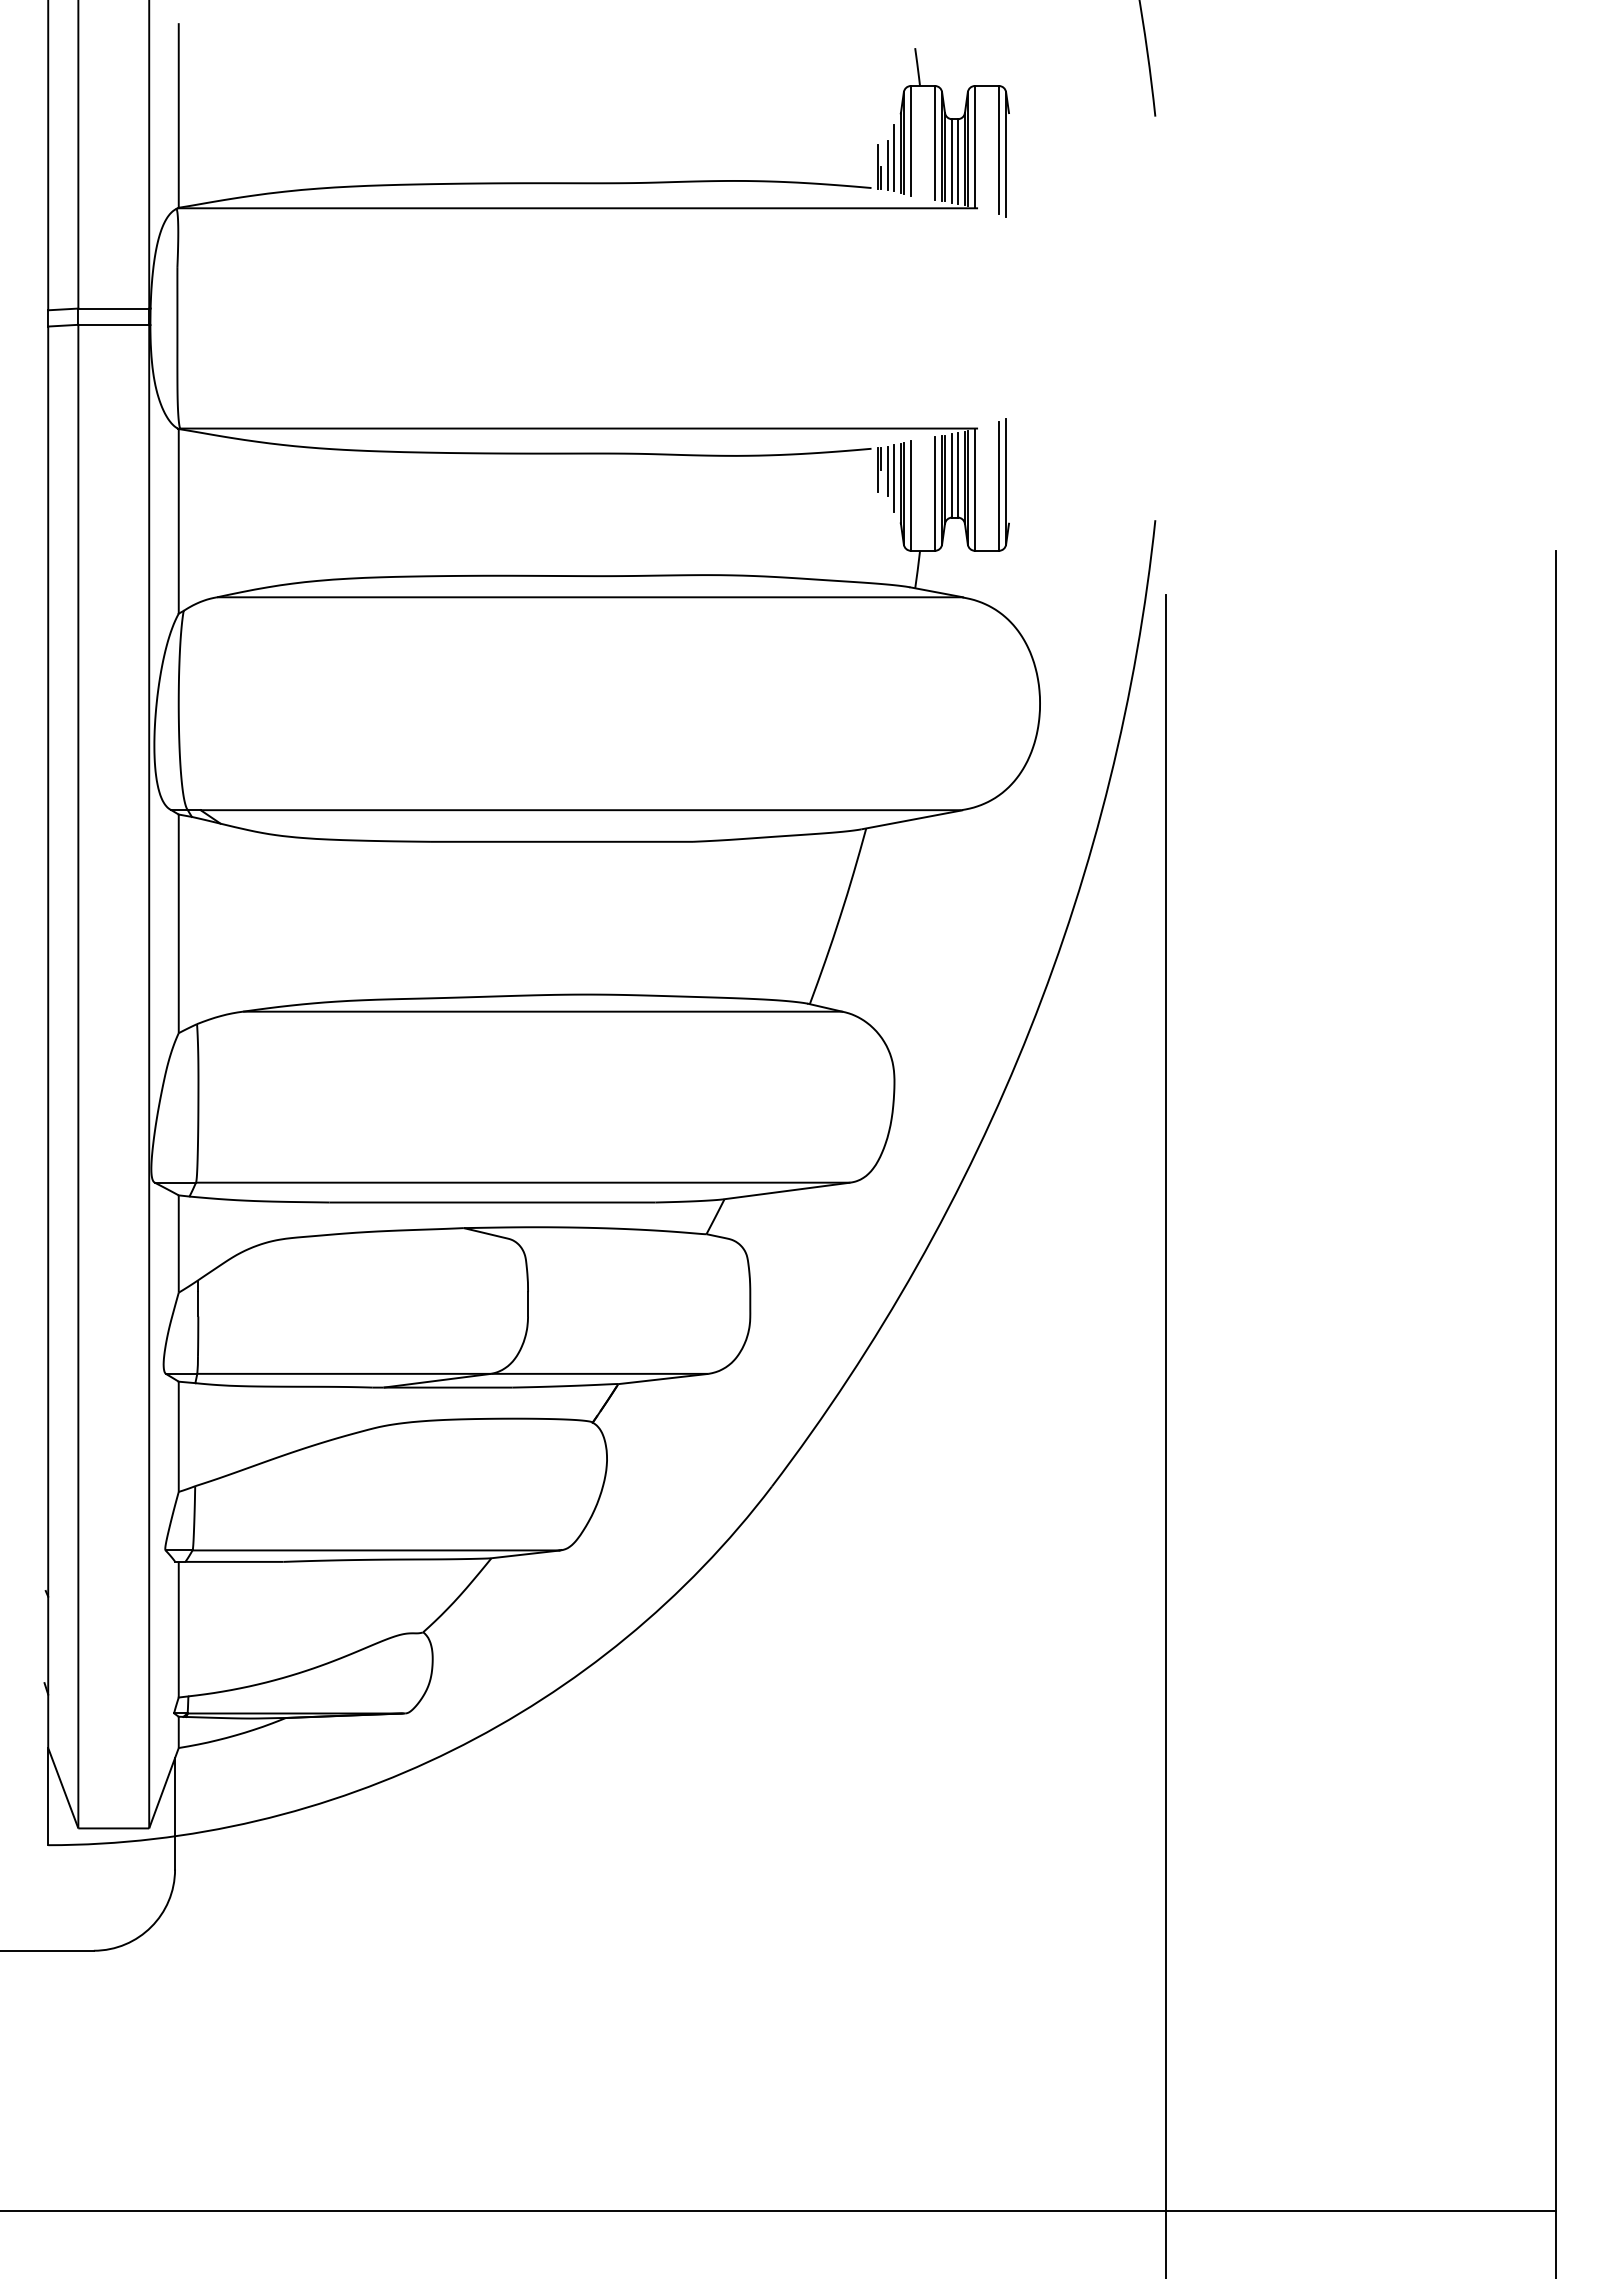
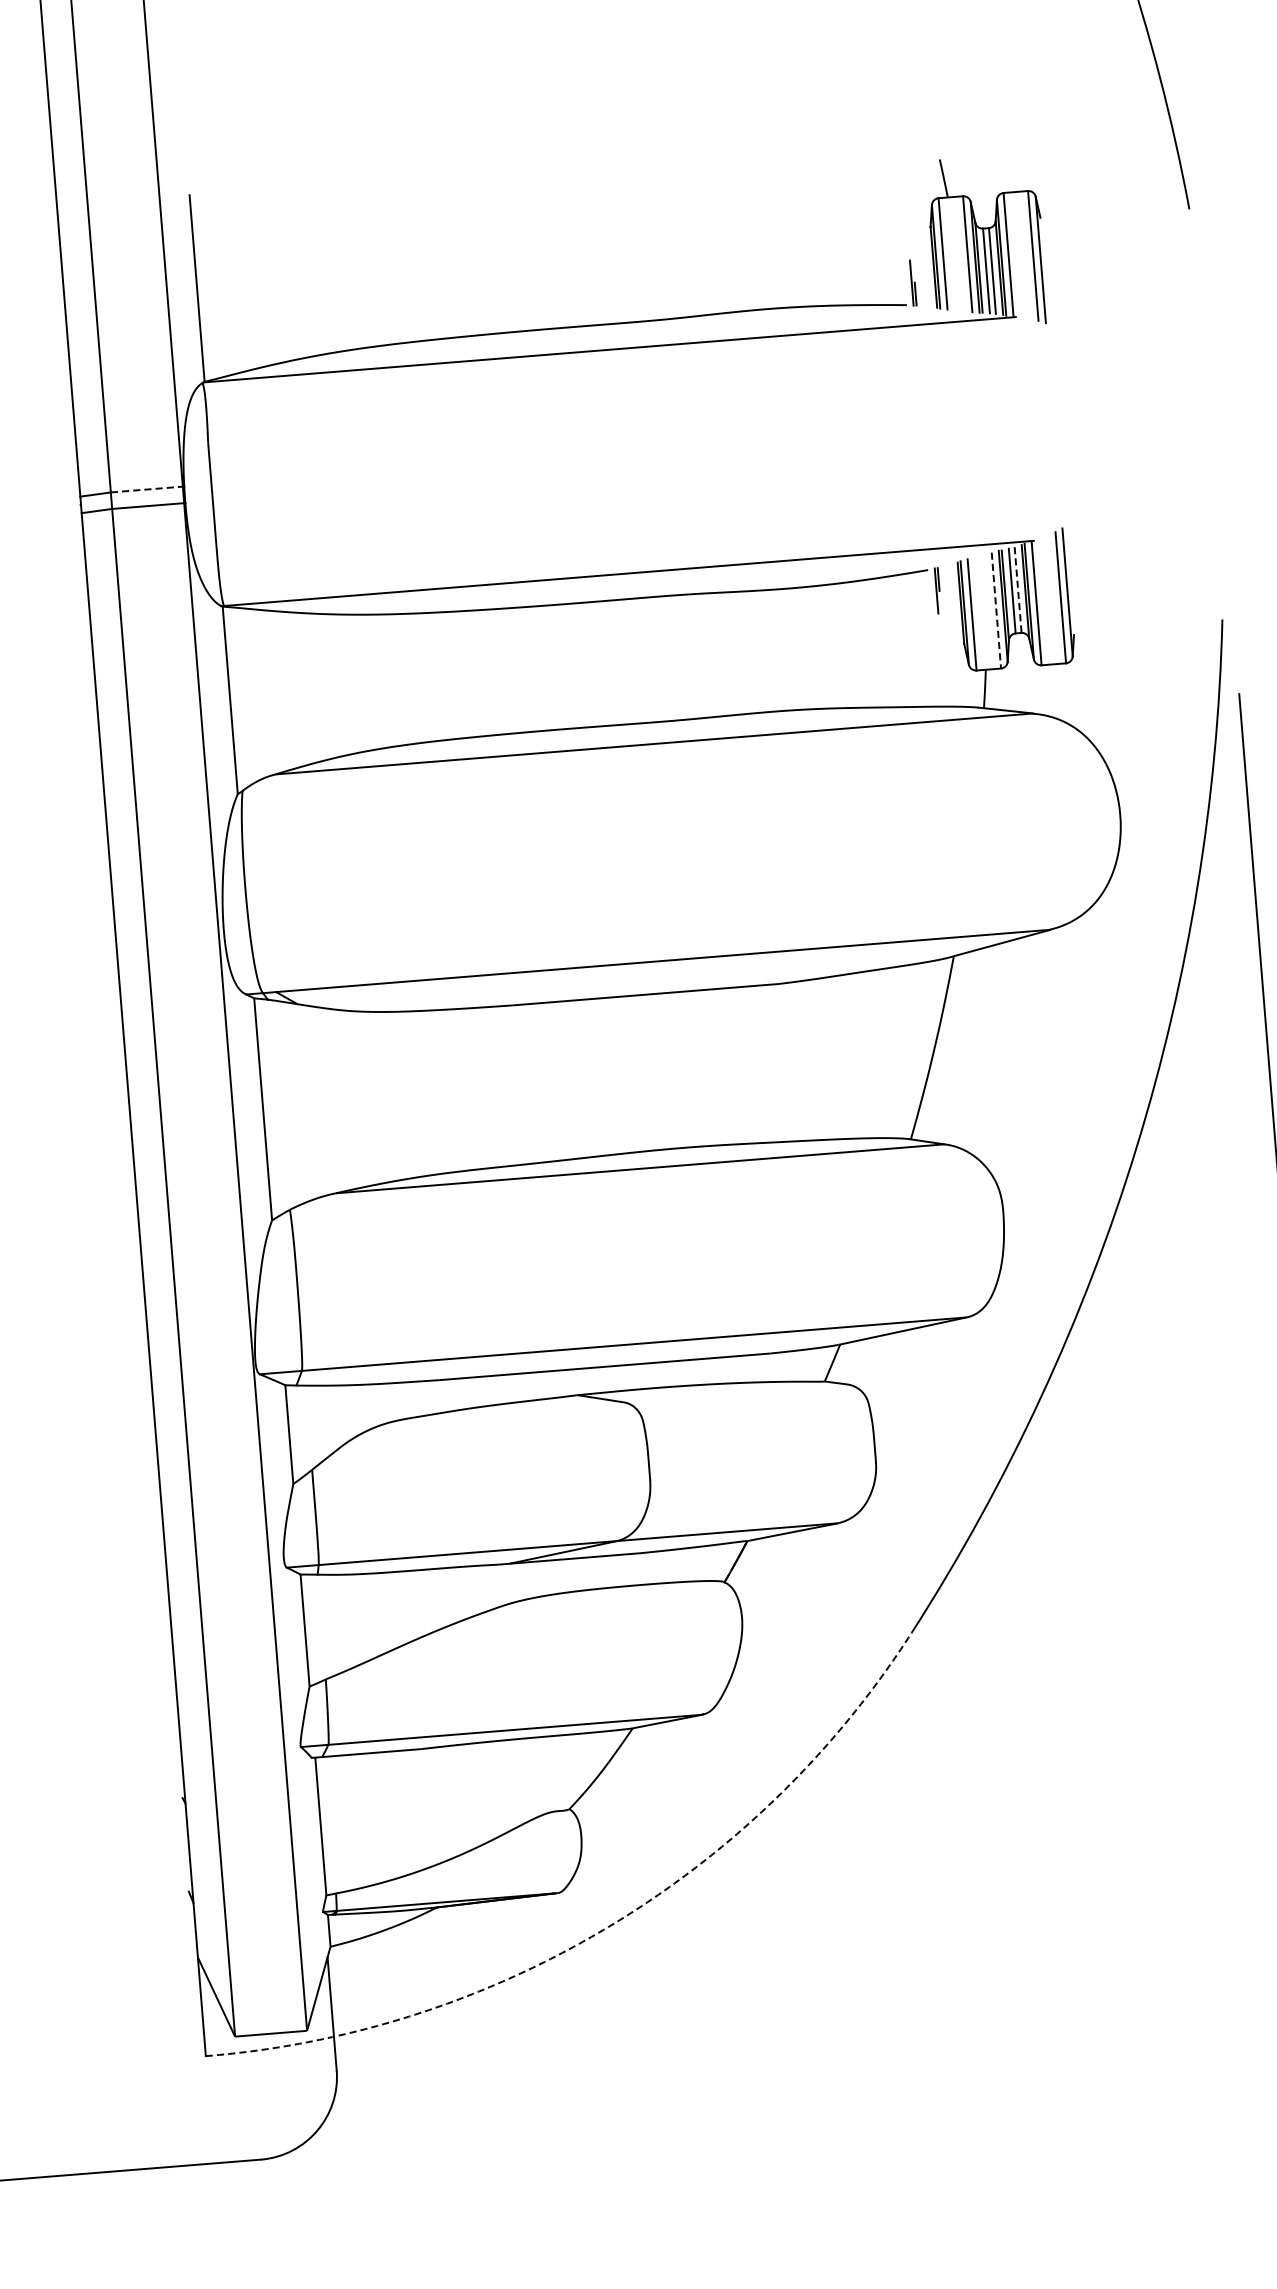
line: (893, 158) -> (926, 273), removed
line: (888, 165) -> (922, 280), removed
line: (114, 308) -> (147, 489), solid -> dashed
line: (888, 471) -> (947, 591), removed
line: (957, 475) -> (1017, 590), solid -> dashed
line: (893, 478) -> (952, 598), removed
line: (935, 494) -> (996, 611), solid -> dashed
arc: (452, 1750) -> (608, 1926), solid -> dashed

